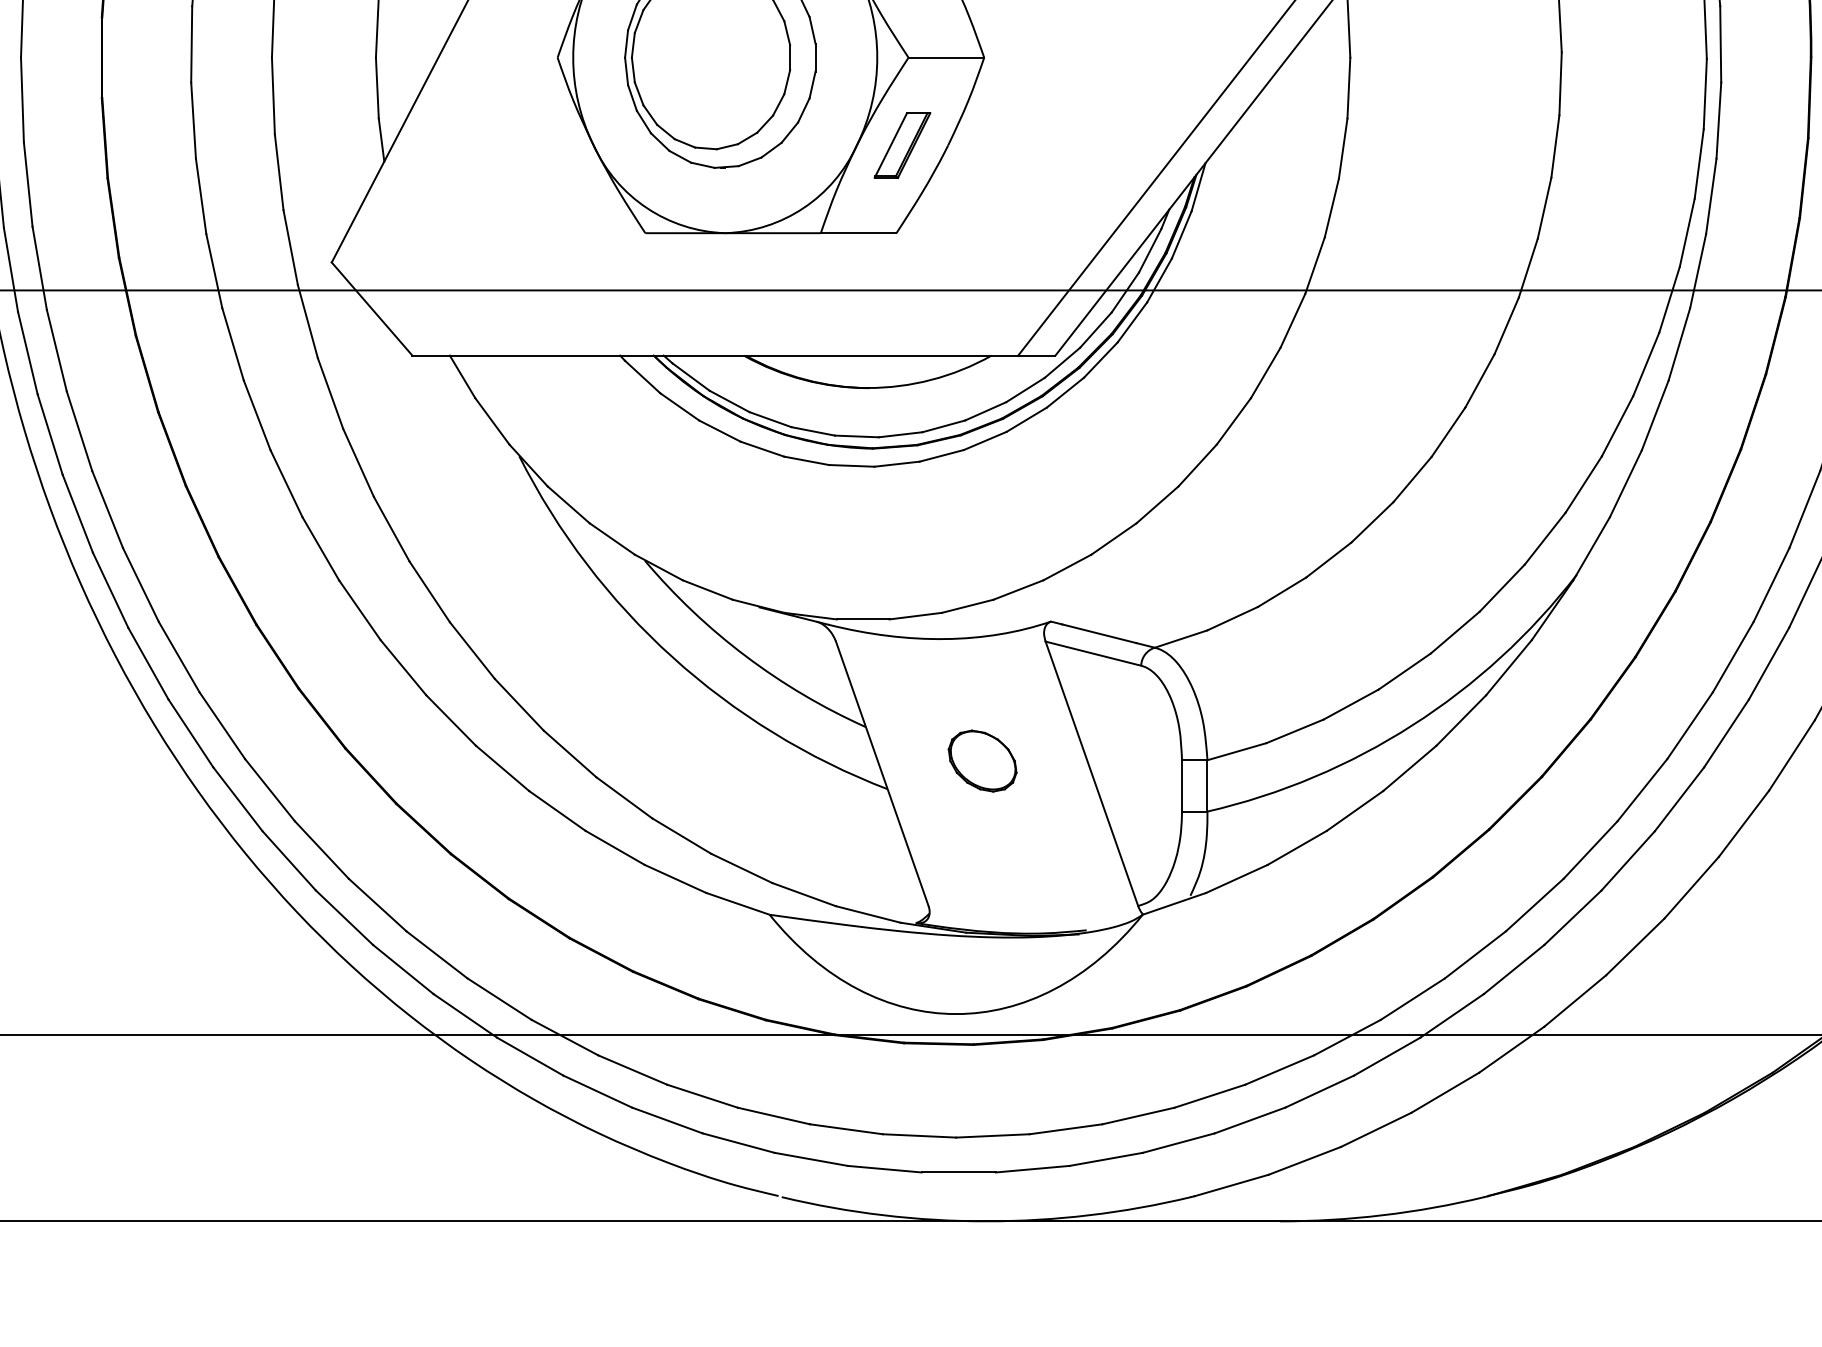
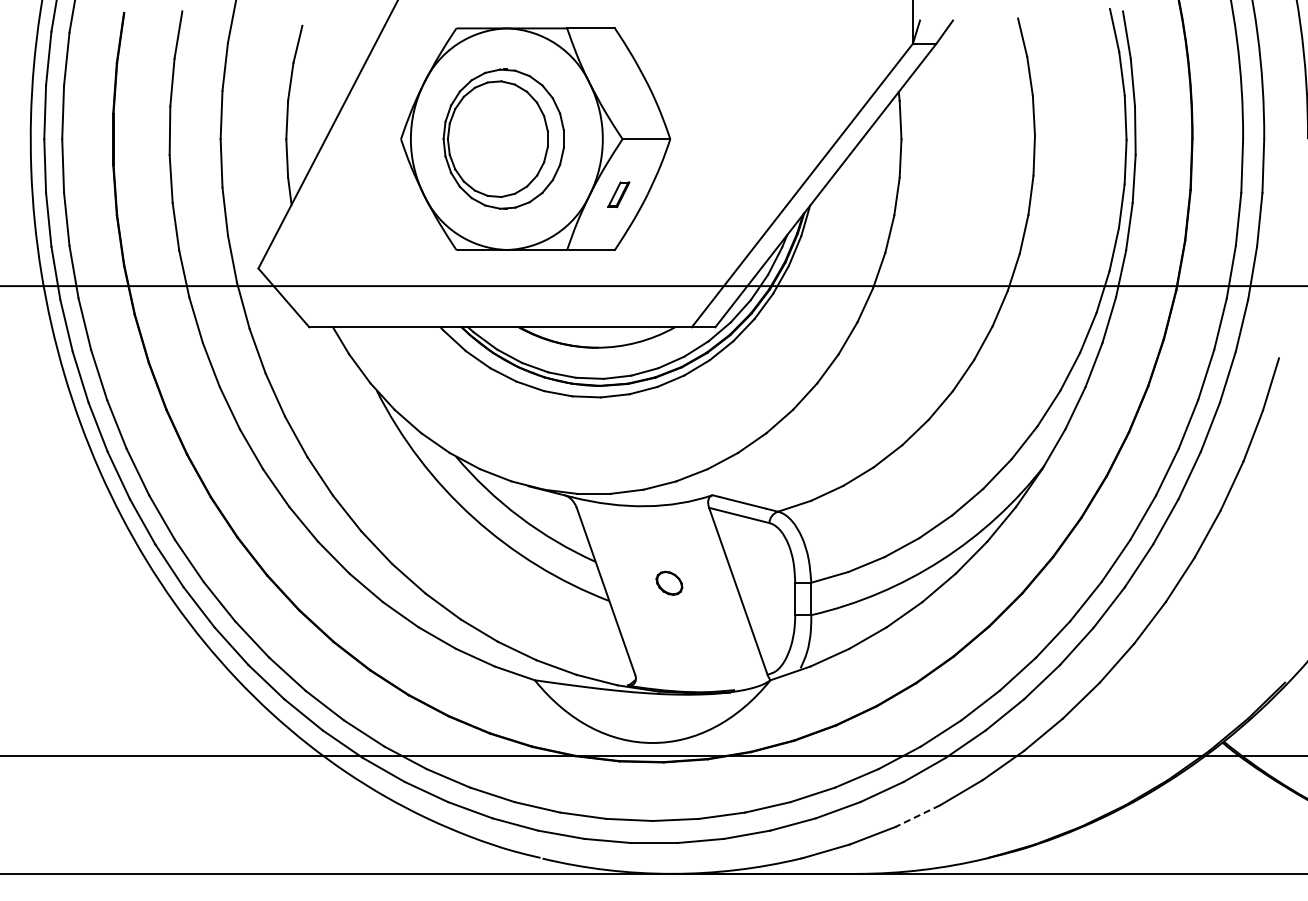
part: (902, 145) -> (618, 194), size x0.6
part: (982, 761) -> (669, 583), size x0.6
line: (1375, 1130) -> (917, 816), solid -> dashed

